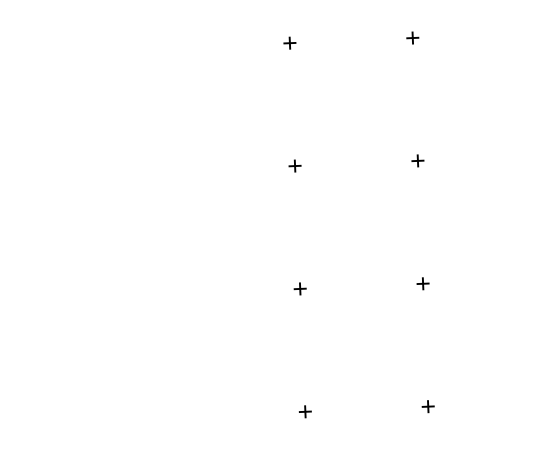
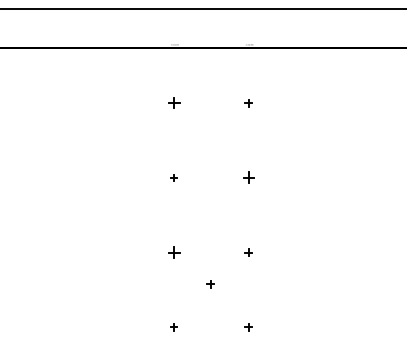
part: (288, 43) -> (173, 103), size x1.6
part: (417, 160) -> (248, 177), size x1.6
part: (299, 288) -> (173, 252), size x1.6
part: (362, 339) -> (210, 284), added

